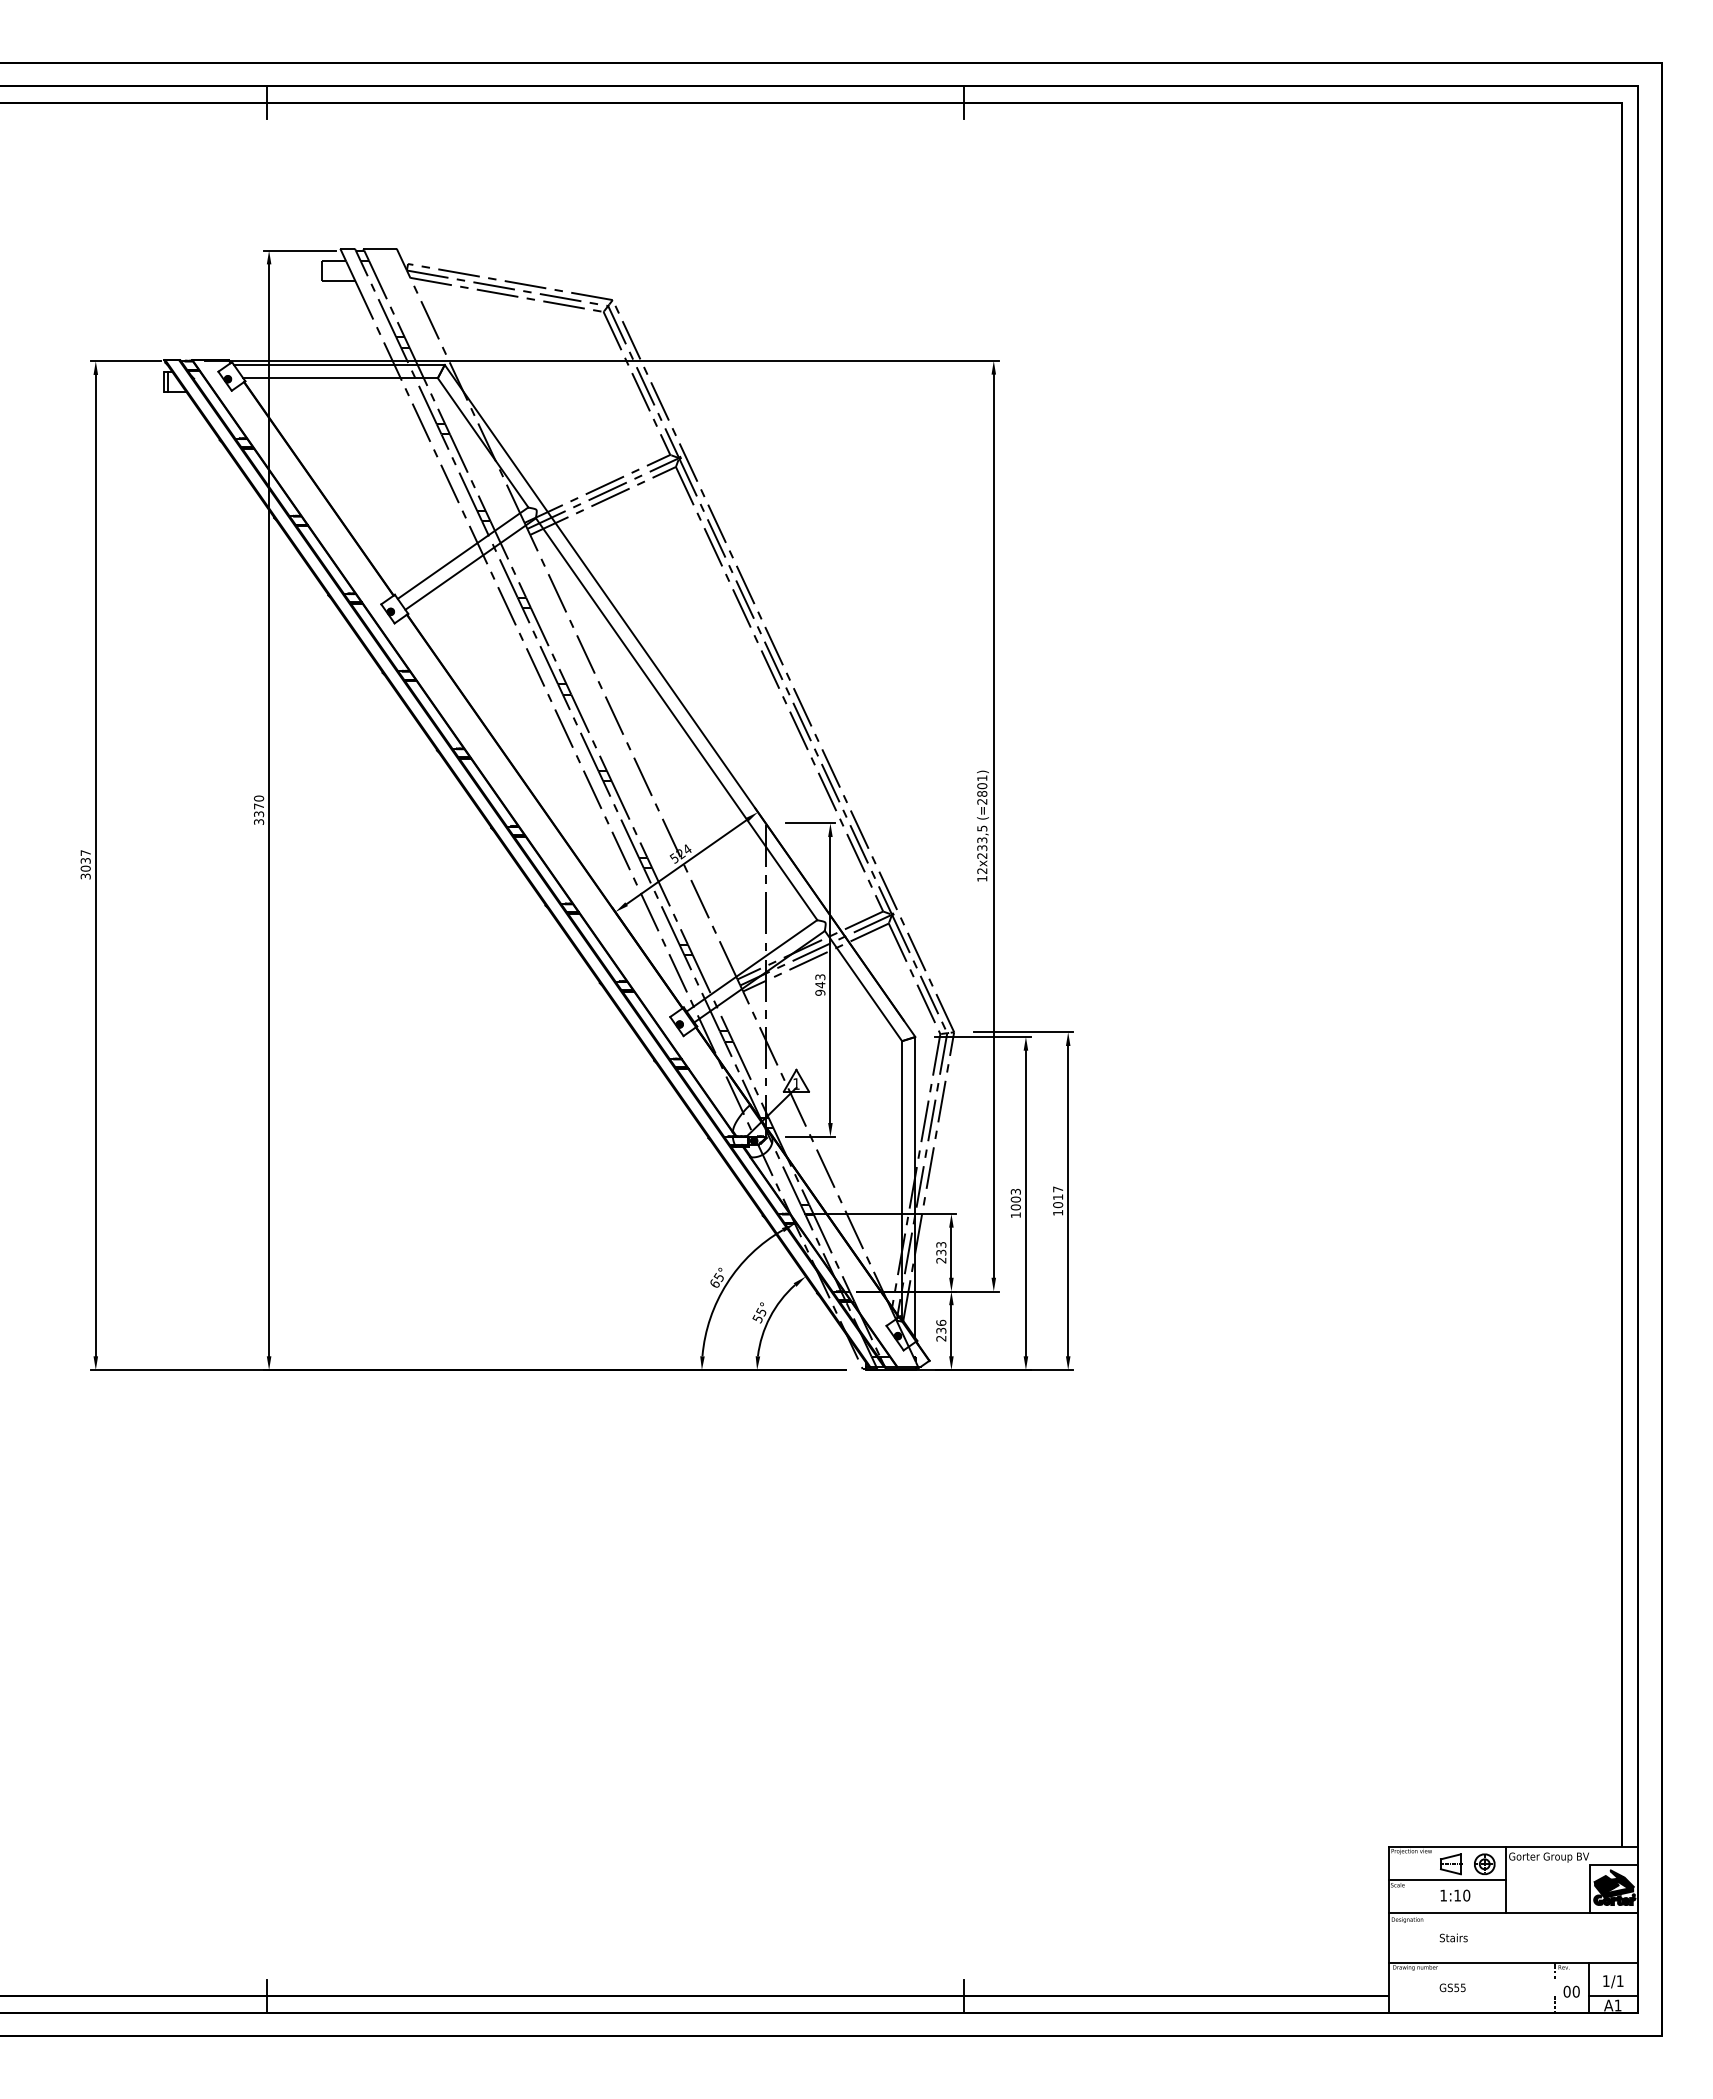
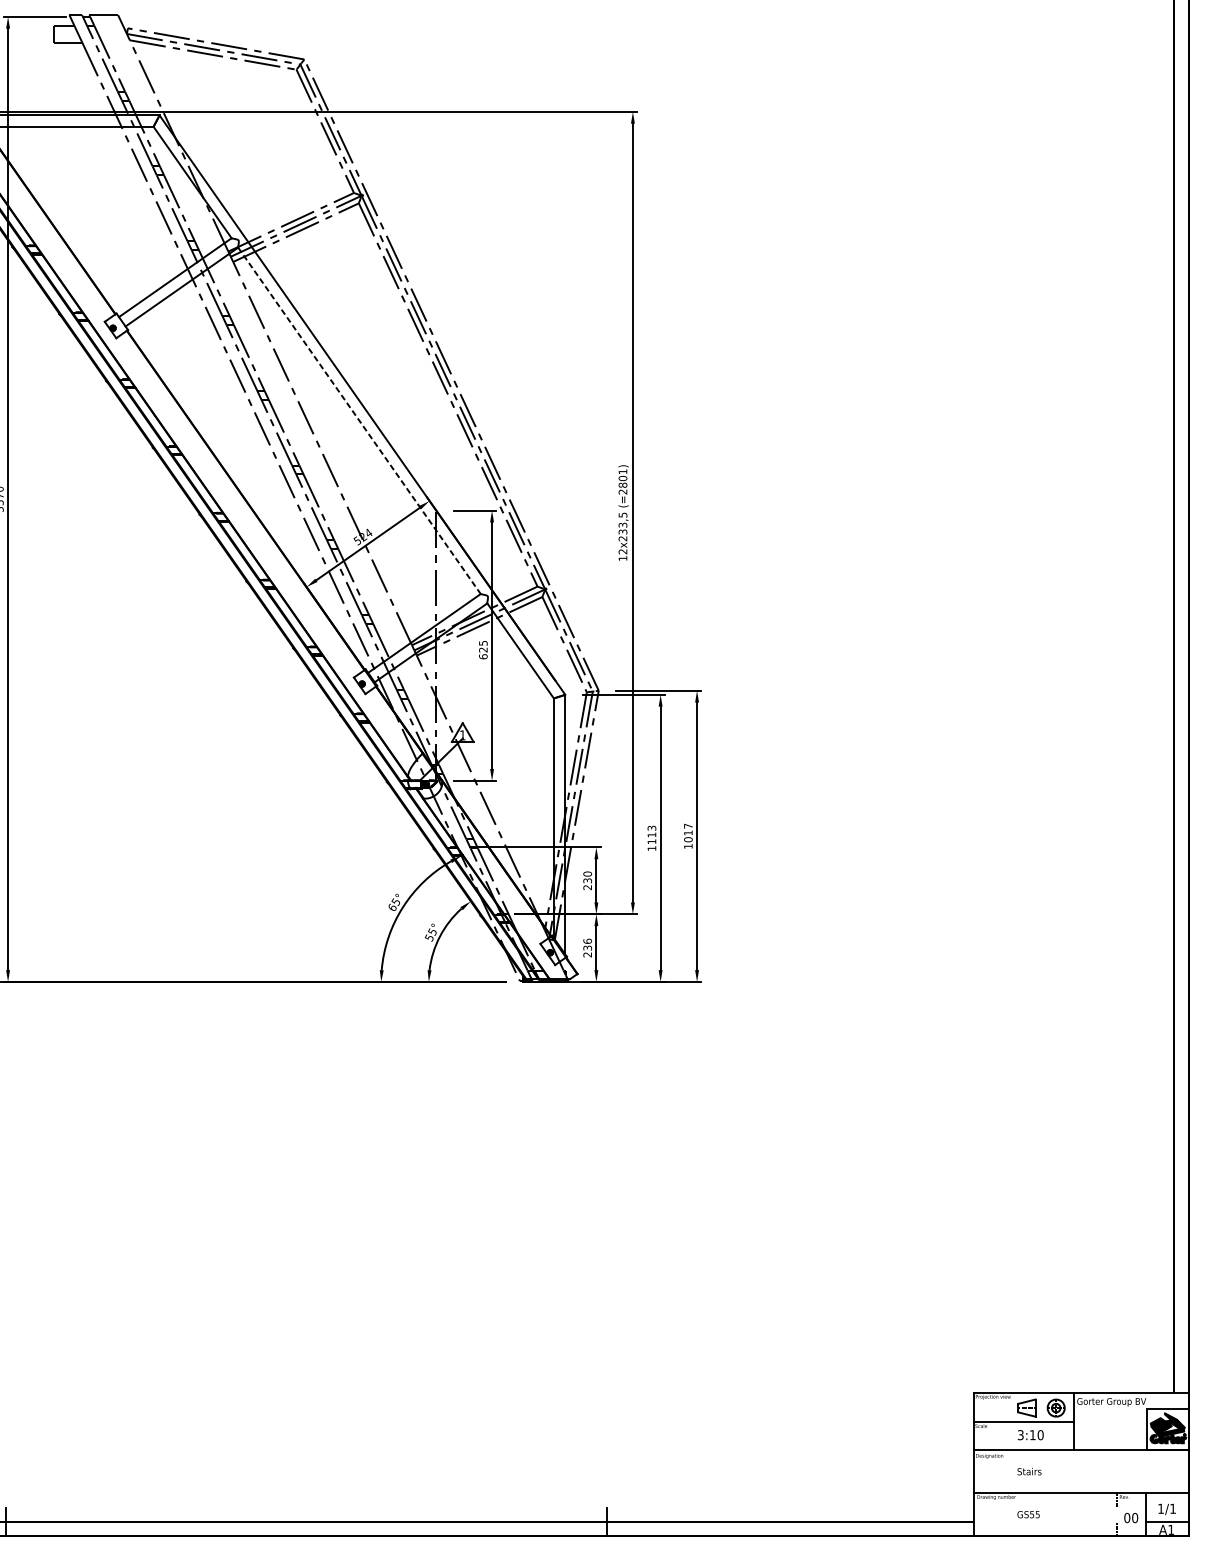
line: (676, 719) -> (359, 421), solid -> dashed
text: (820, 984) -> (483, 649), 943 -> 625
text: (1015, 1203) -> (651, 838), 1003 -> 1113
text: (941, 1244) -> (587, 873), 233 -> 230
text: (1443, 1895) -> (1020, 1435), 1:10 -> 3:10

